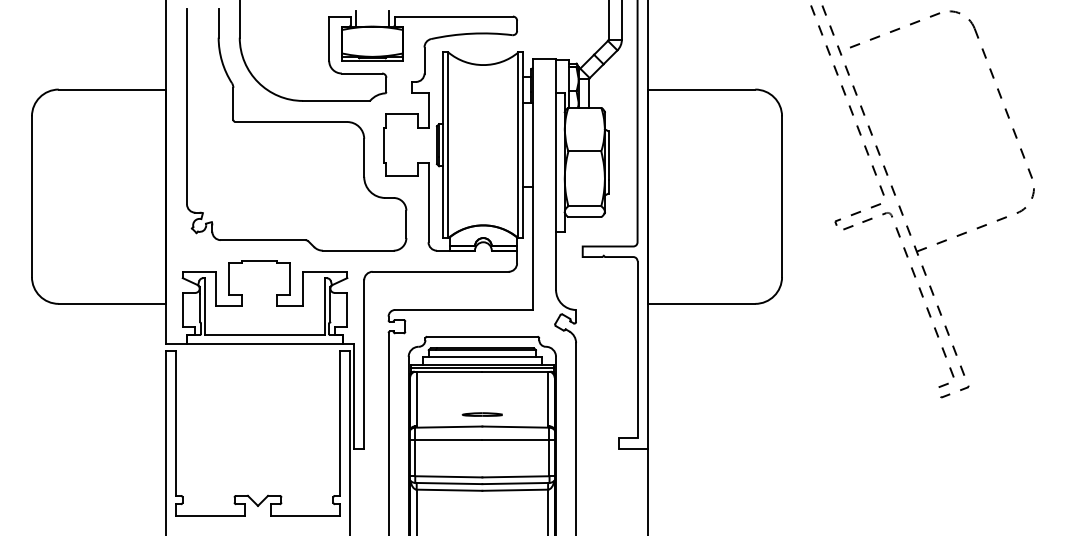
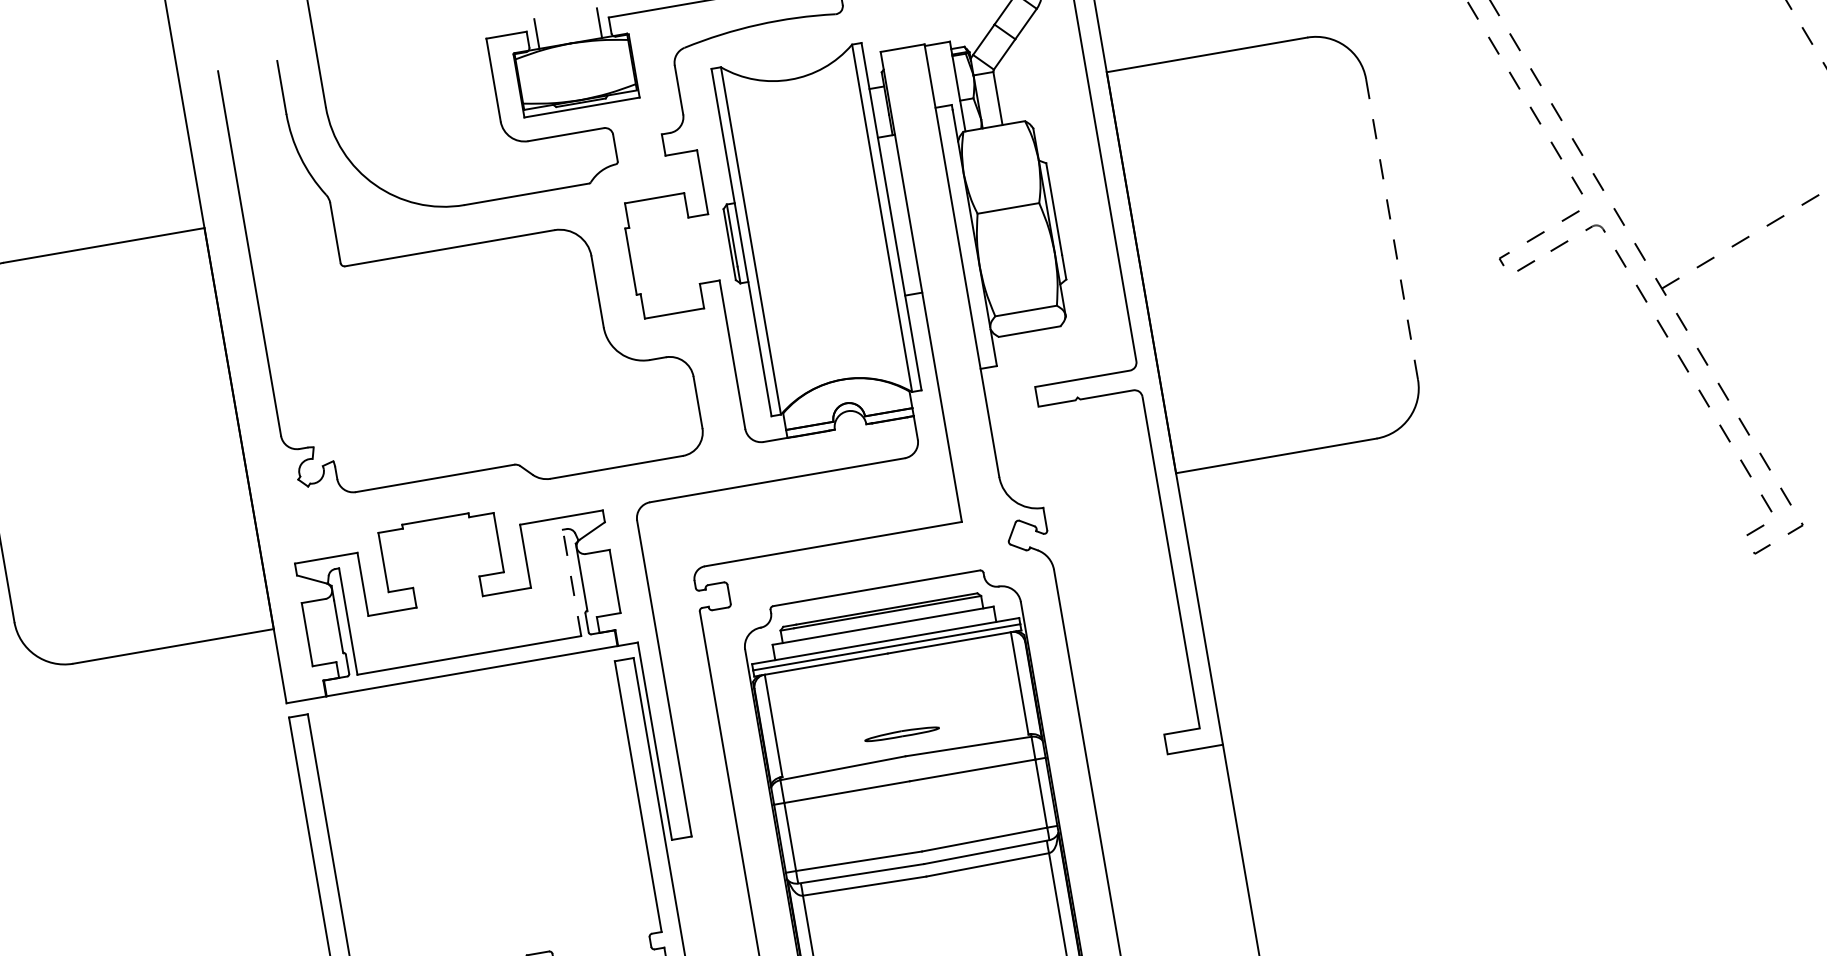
line: (782, 196) -> (1392, 228), solid -> dashed
line: (324, 306) -> (571, 582), solid -> dashed

